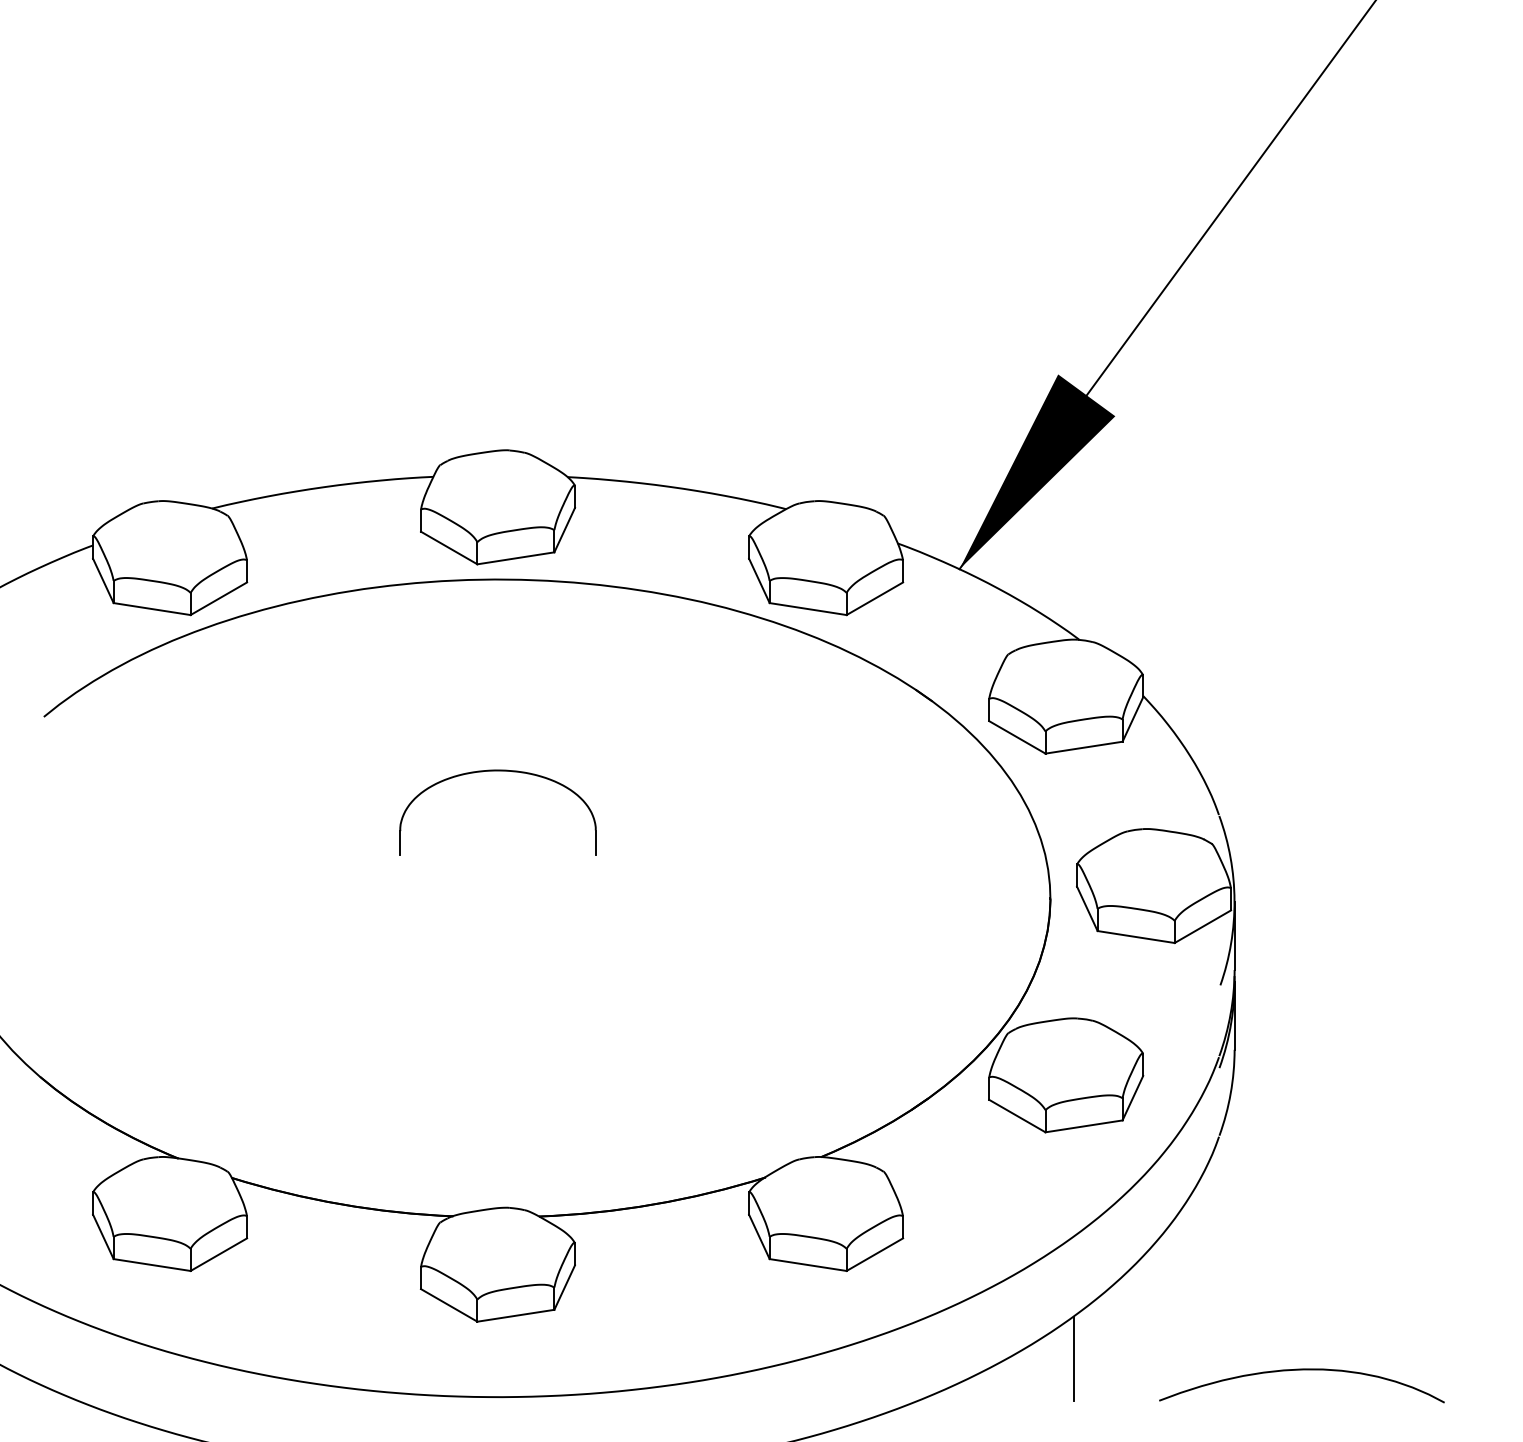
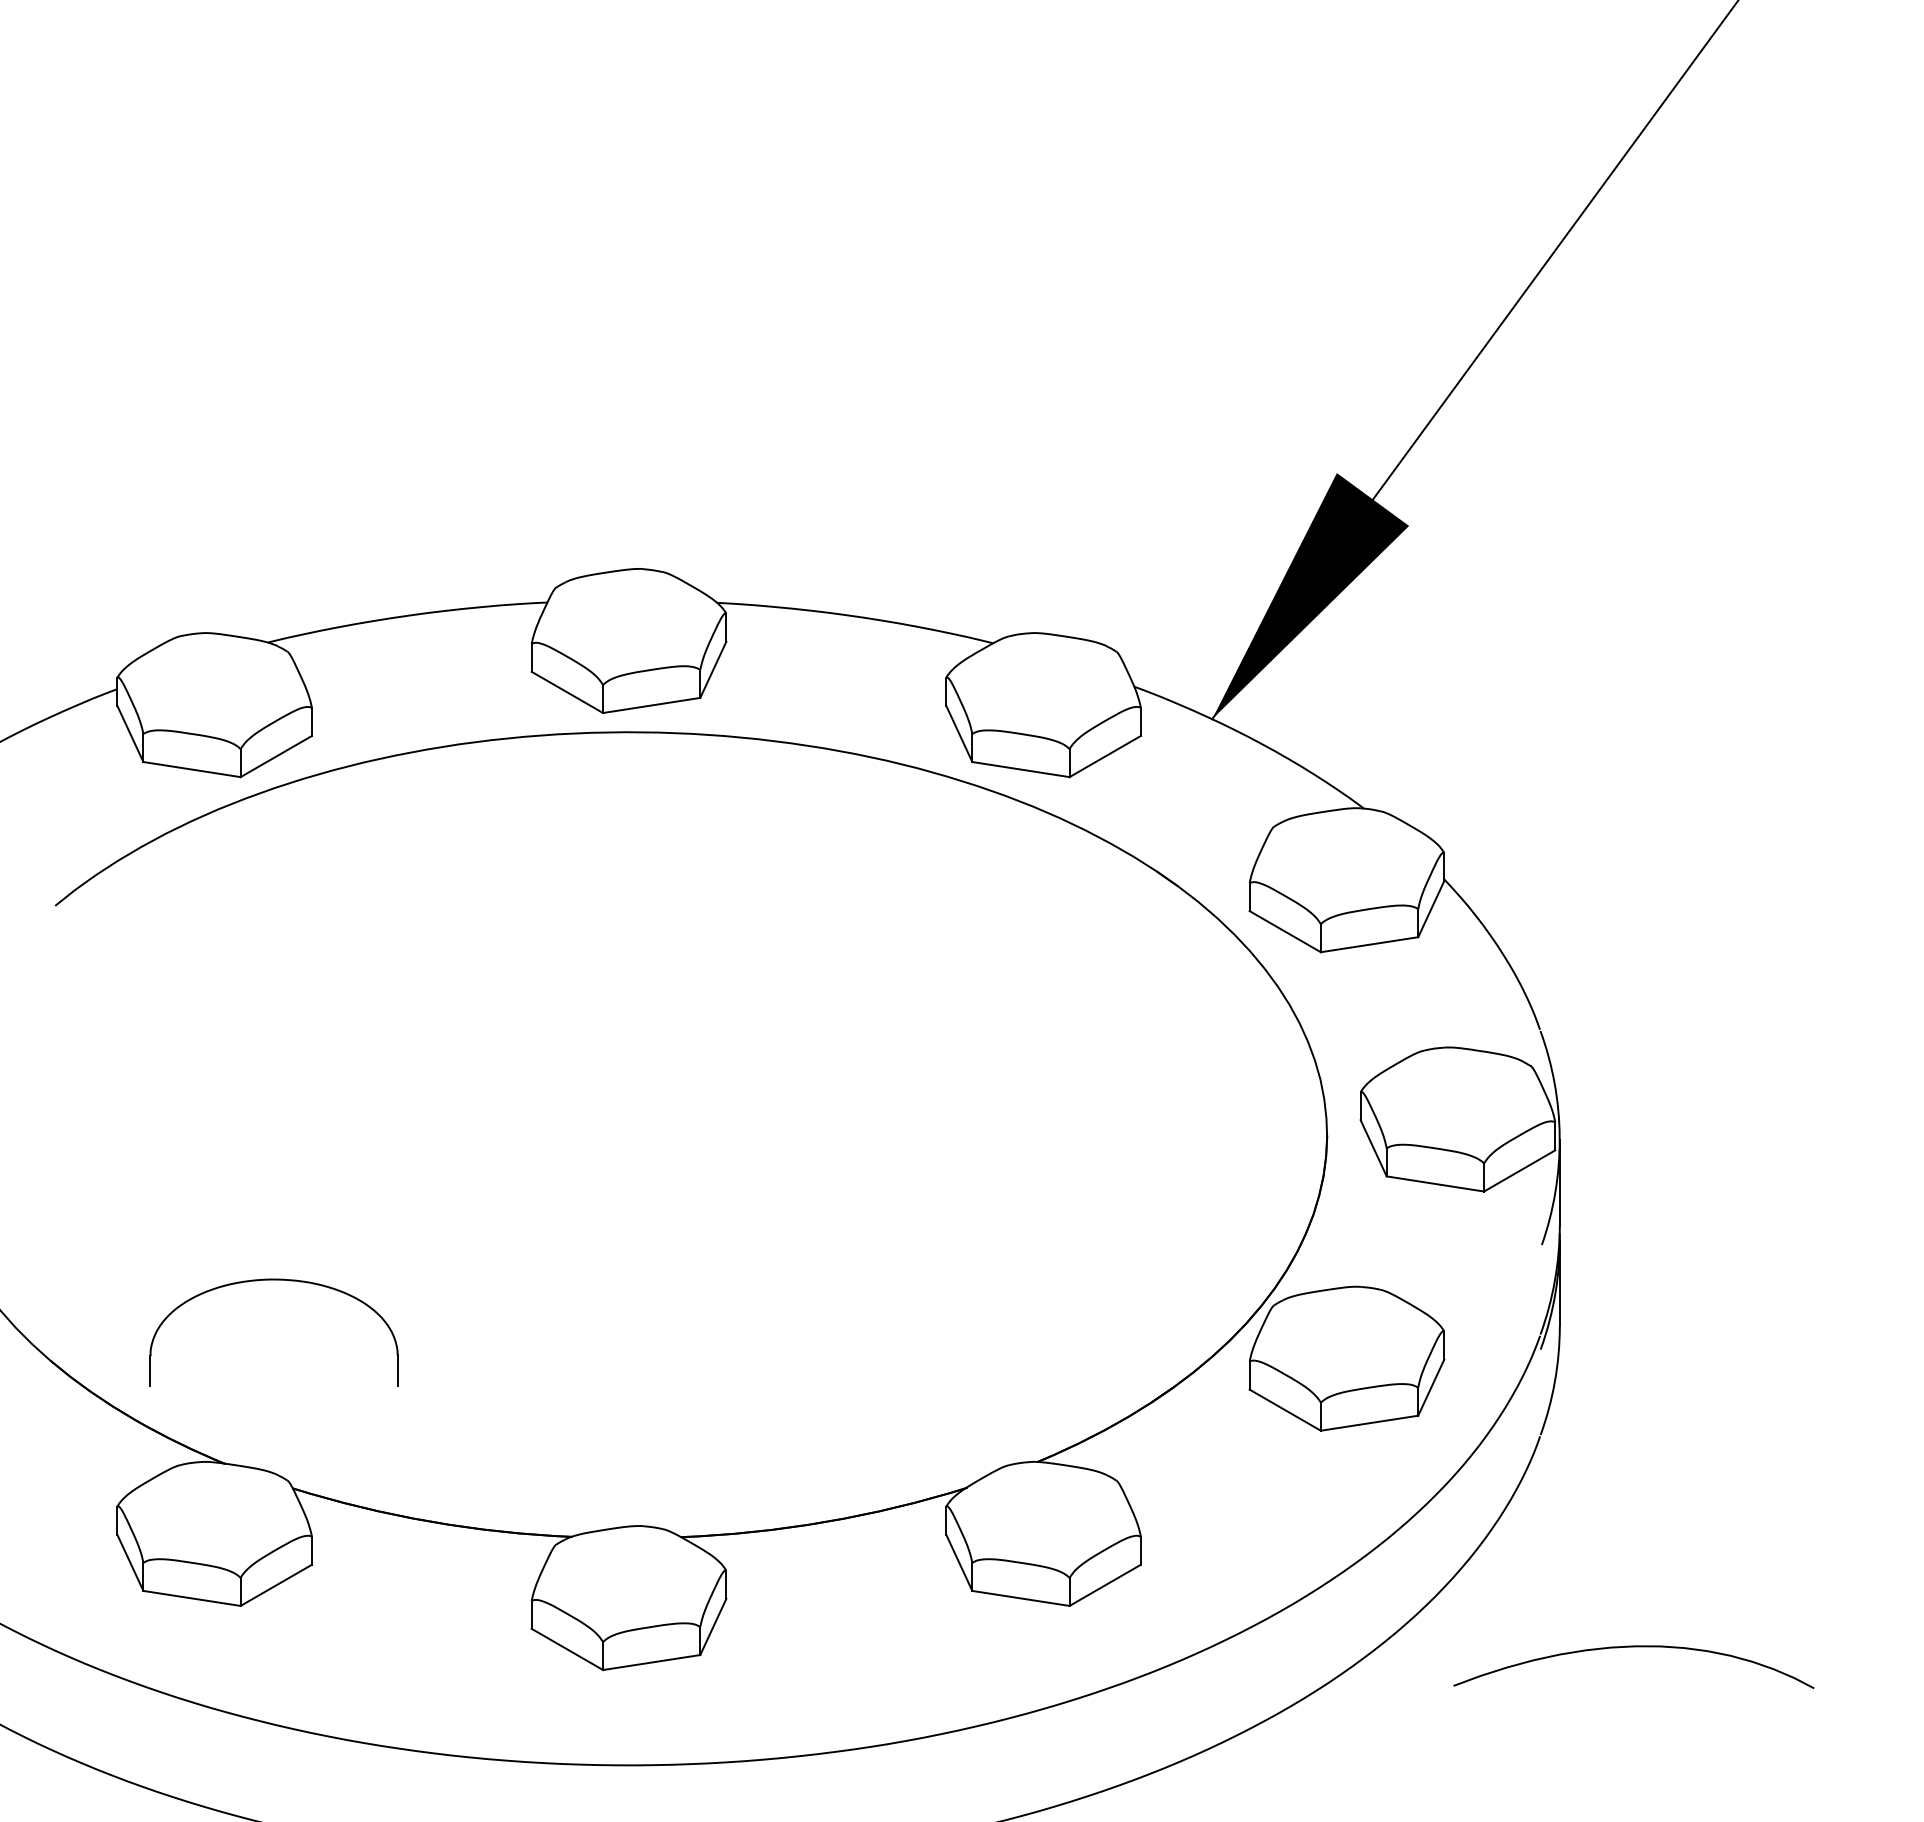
part: (497, 771) -> (273, 1280), moved
line: (1073, 1358) -> (1356, 1716), removed
curve: (1301, 1370) -> (1633, 1647), moved

